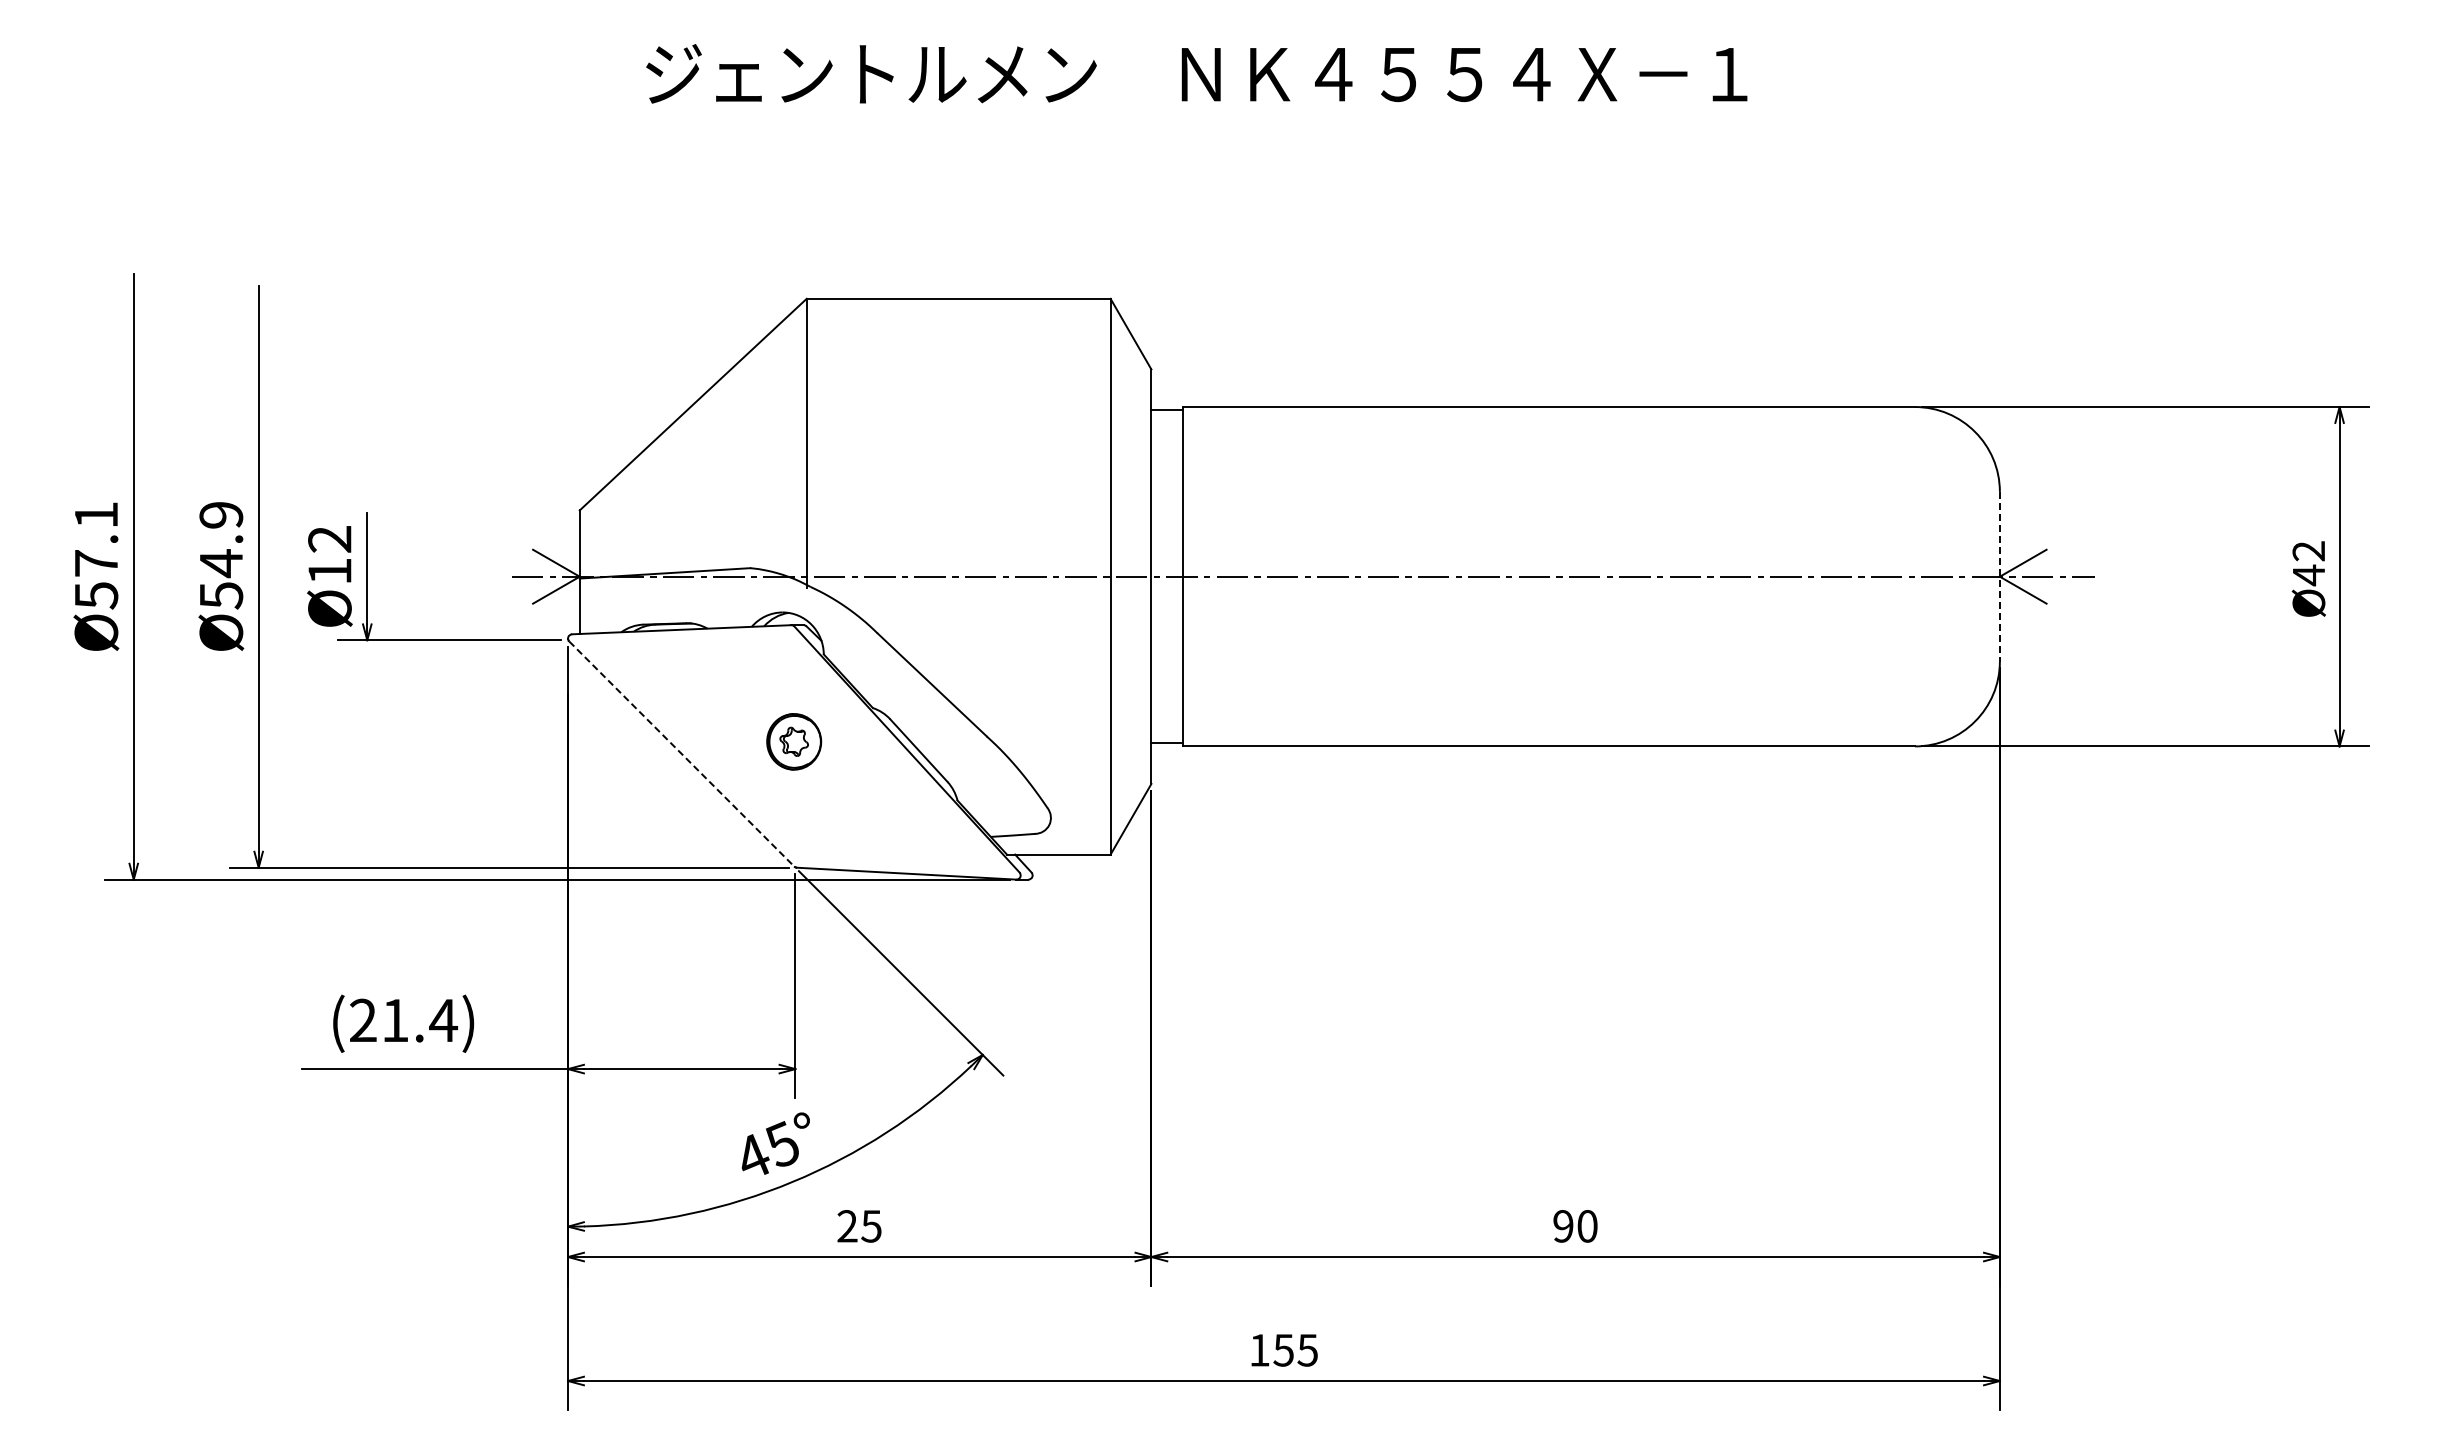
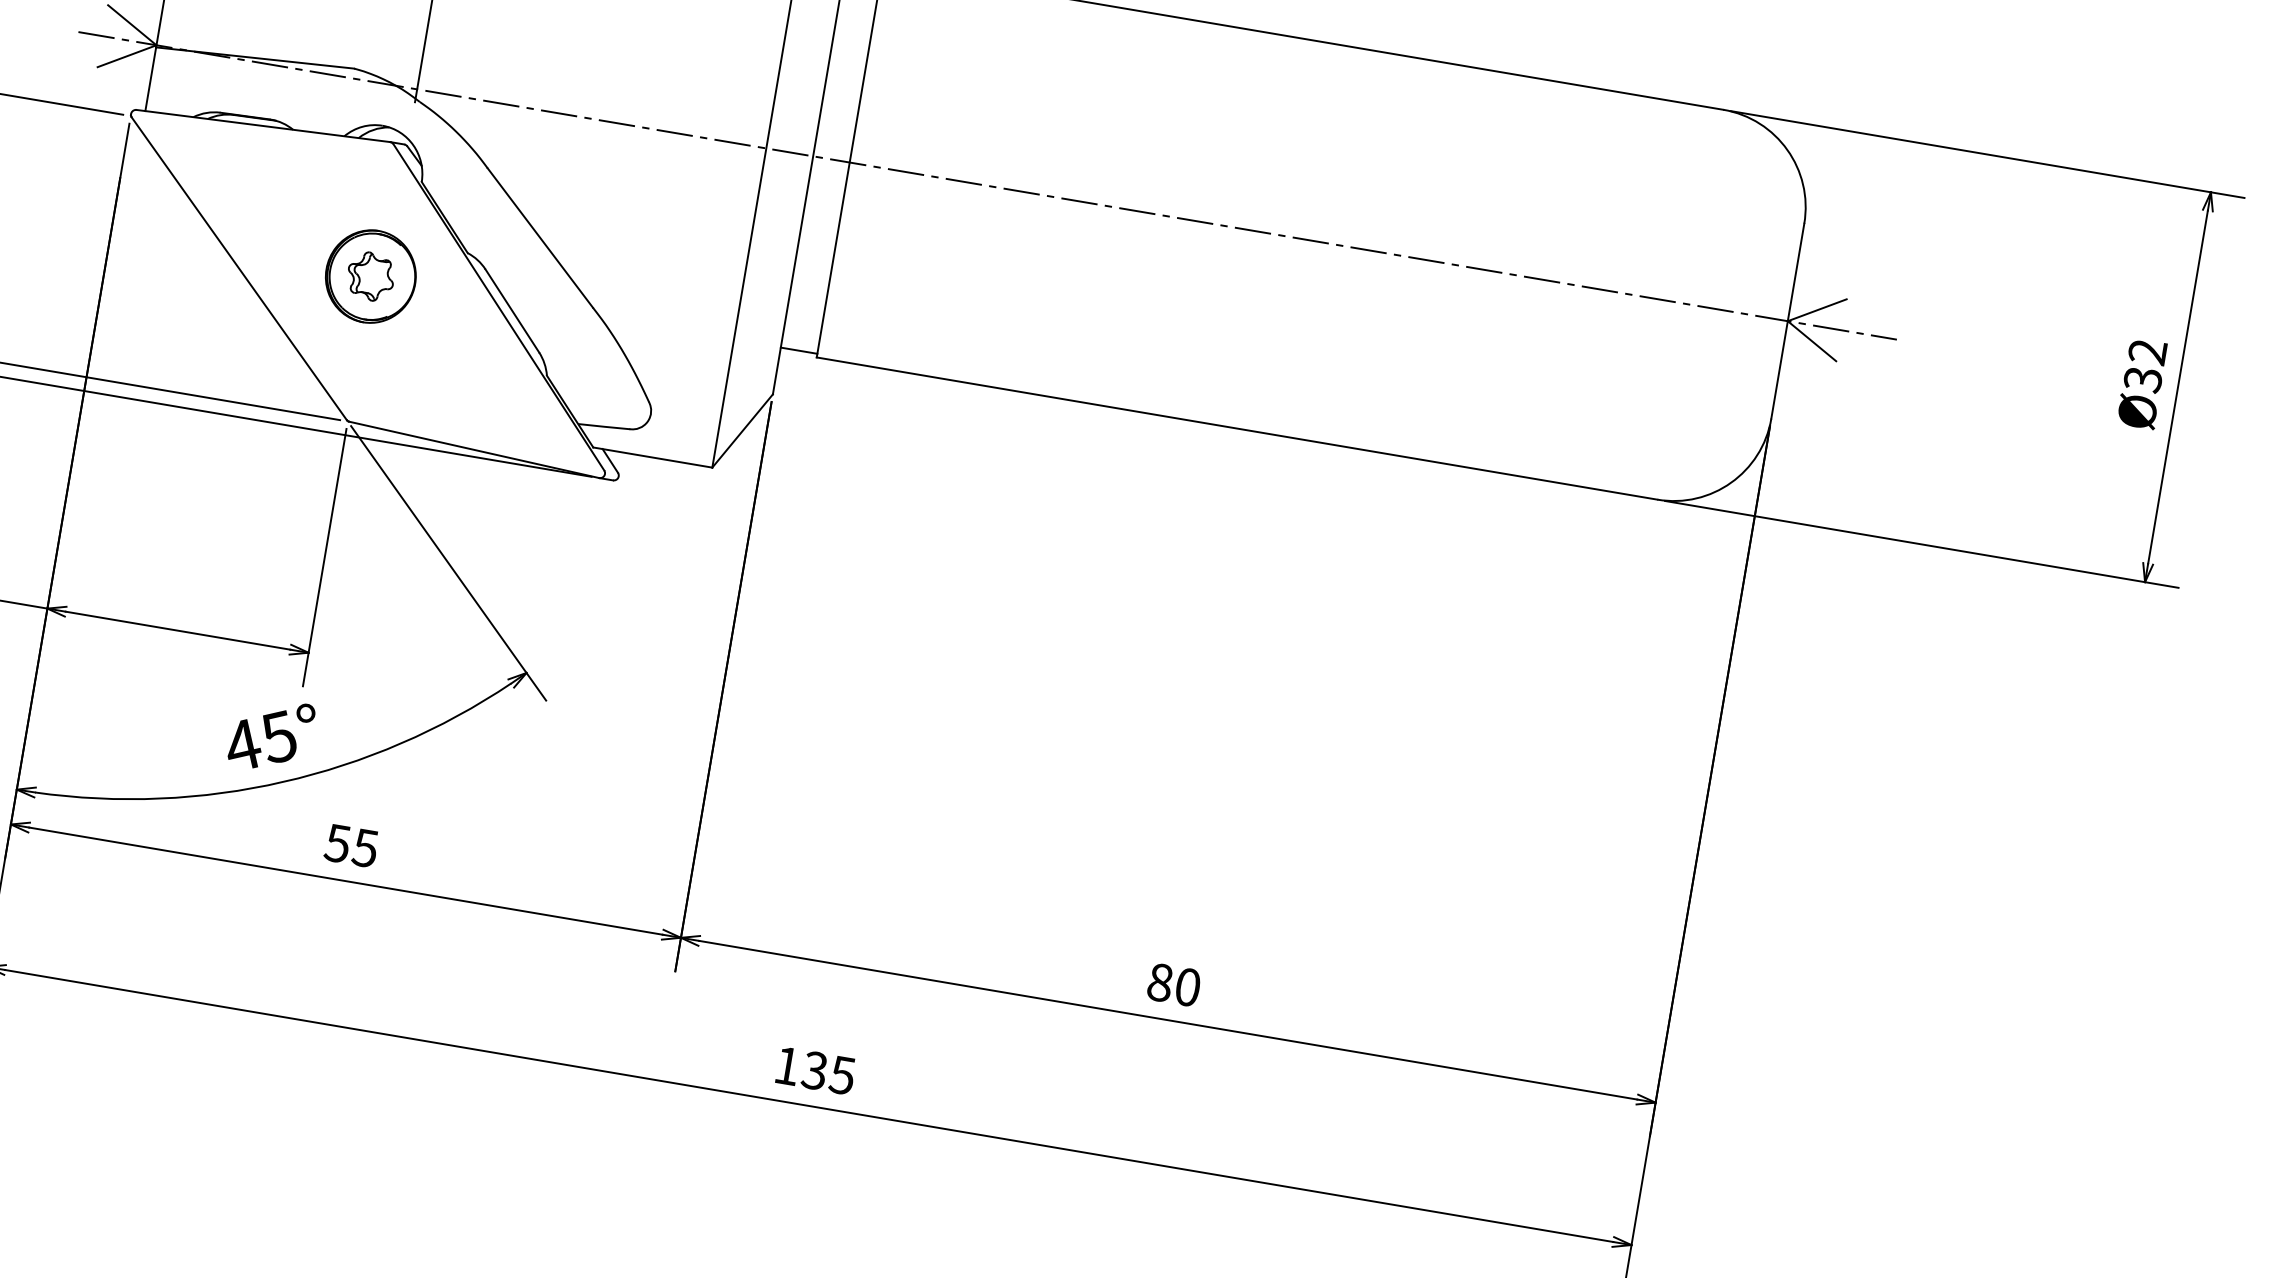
text: (2308, 575) -> (2142, 379), Ø42 -> Ø32
line: (1999, 576) -> (1787, 320), dashed -> solid
part: (793, 741) -> (370, 276), size x1.43
line: (682, 754) -> (240, 269), dashed -> solid
text: (847, 1226) -> (337, 843), 25 -> 55
text: (1563, 1226) -> (1160, 982), 90 -> 80
text: (1283, 1349) -> (814, 1069), 155 -> 135

